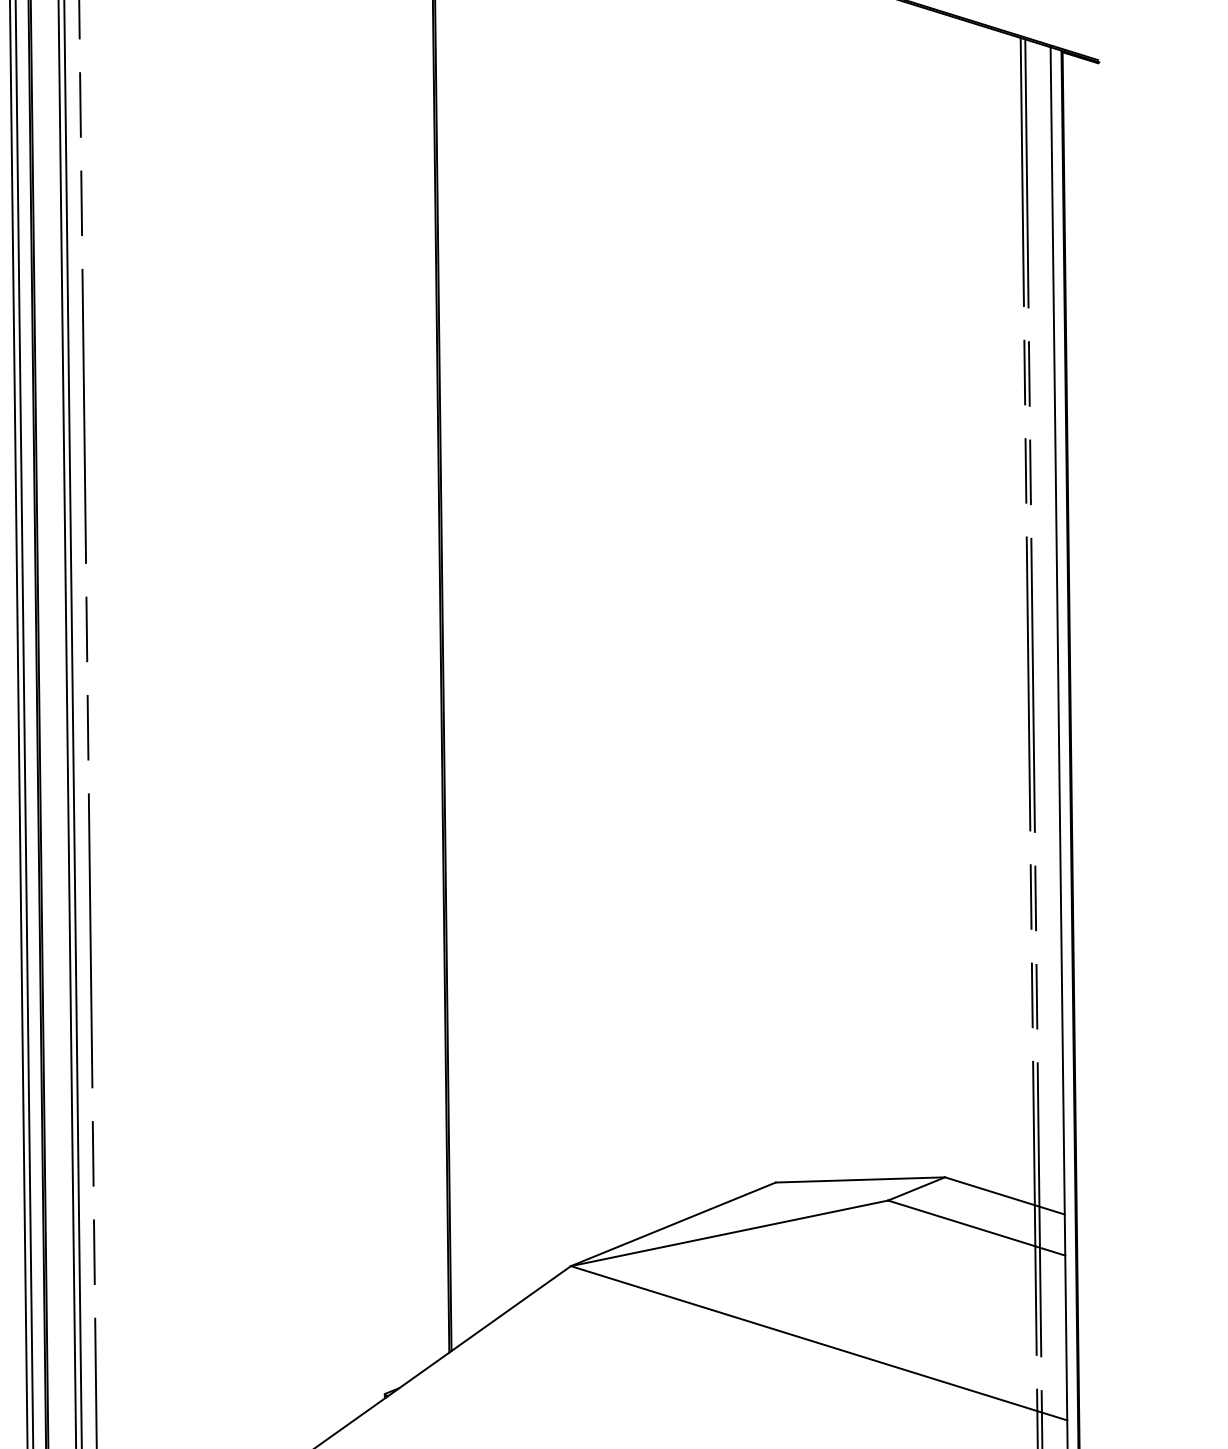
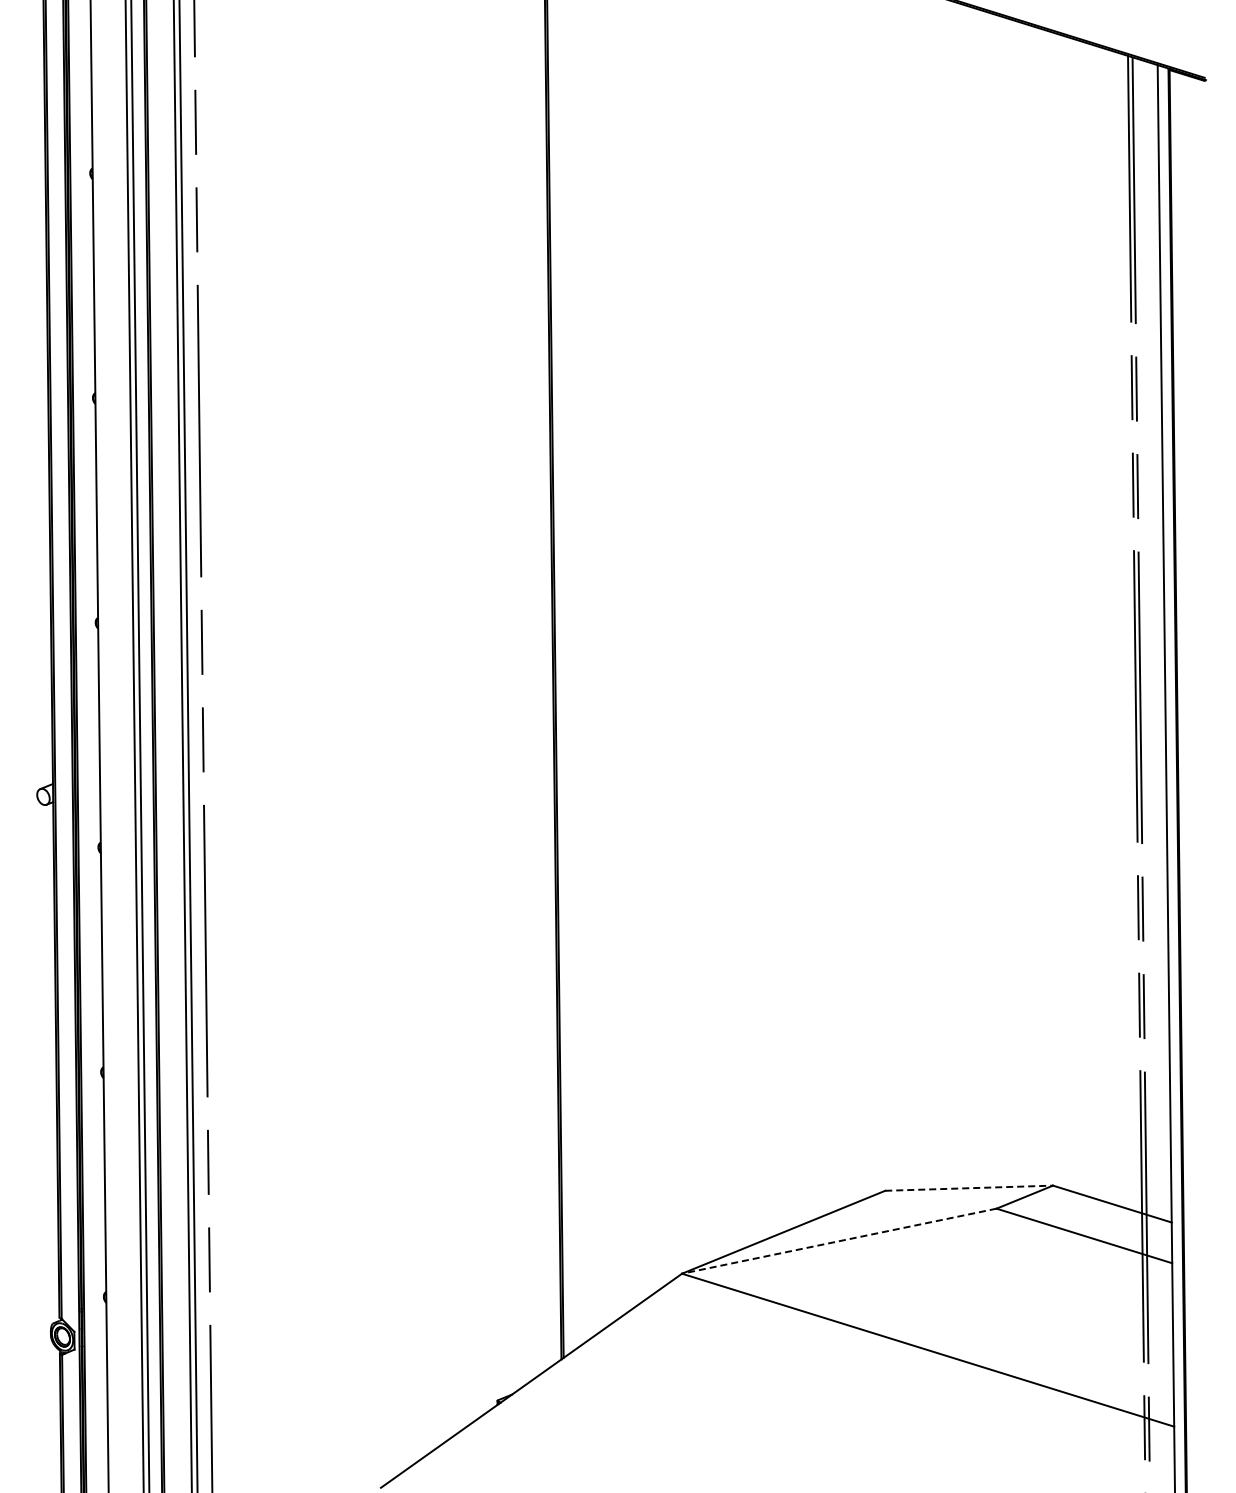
line: (860, 1180) -> (969, 1188), solid -> dashed
line: (729, 1233) -> (839, 1241), solid -> dashed

